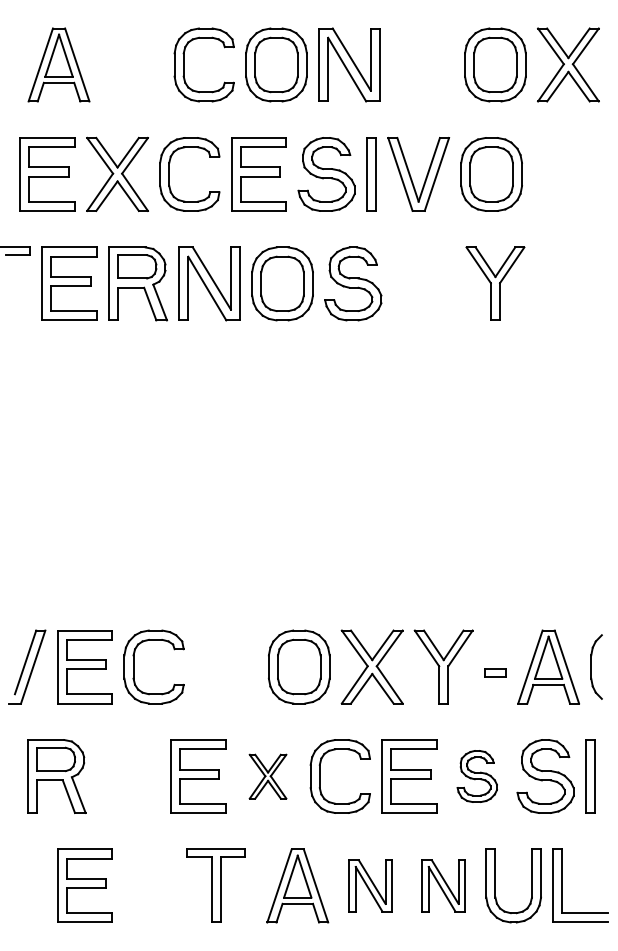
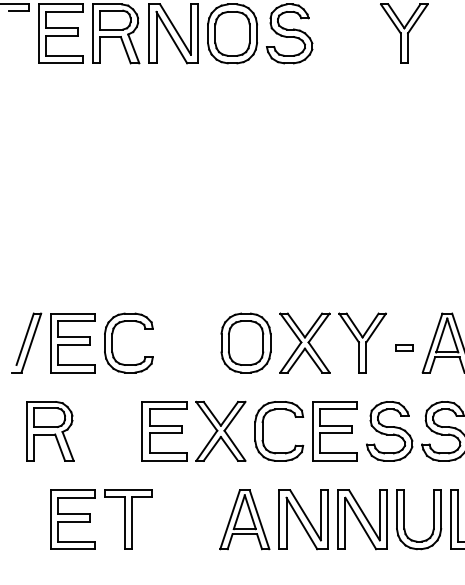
part: (267, 776) -> (220, 431), size x1.67
part: (477, 776) -> (389, 431), size x1.43
part: (215, 885) -> (127, 519), moved
part: (370, 885) -> (303, 519), size x1.43
part: (443, 885) -> (362, 519), size x1.43

